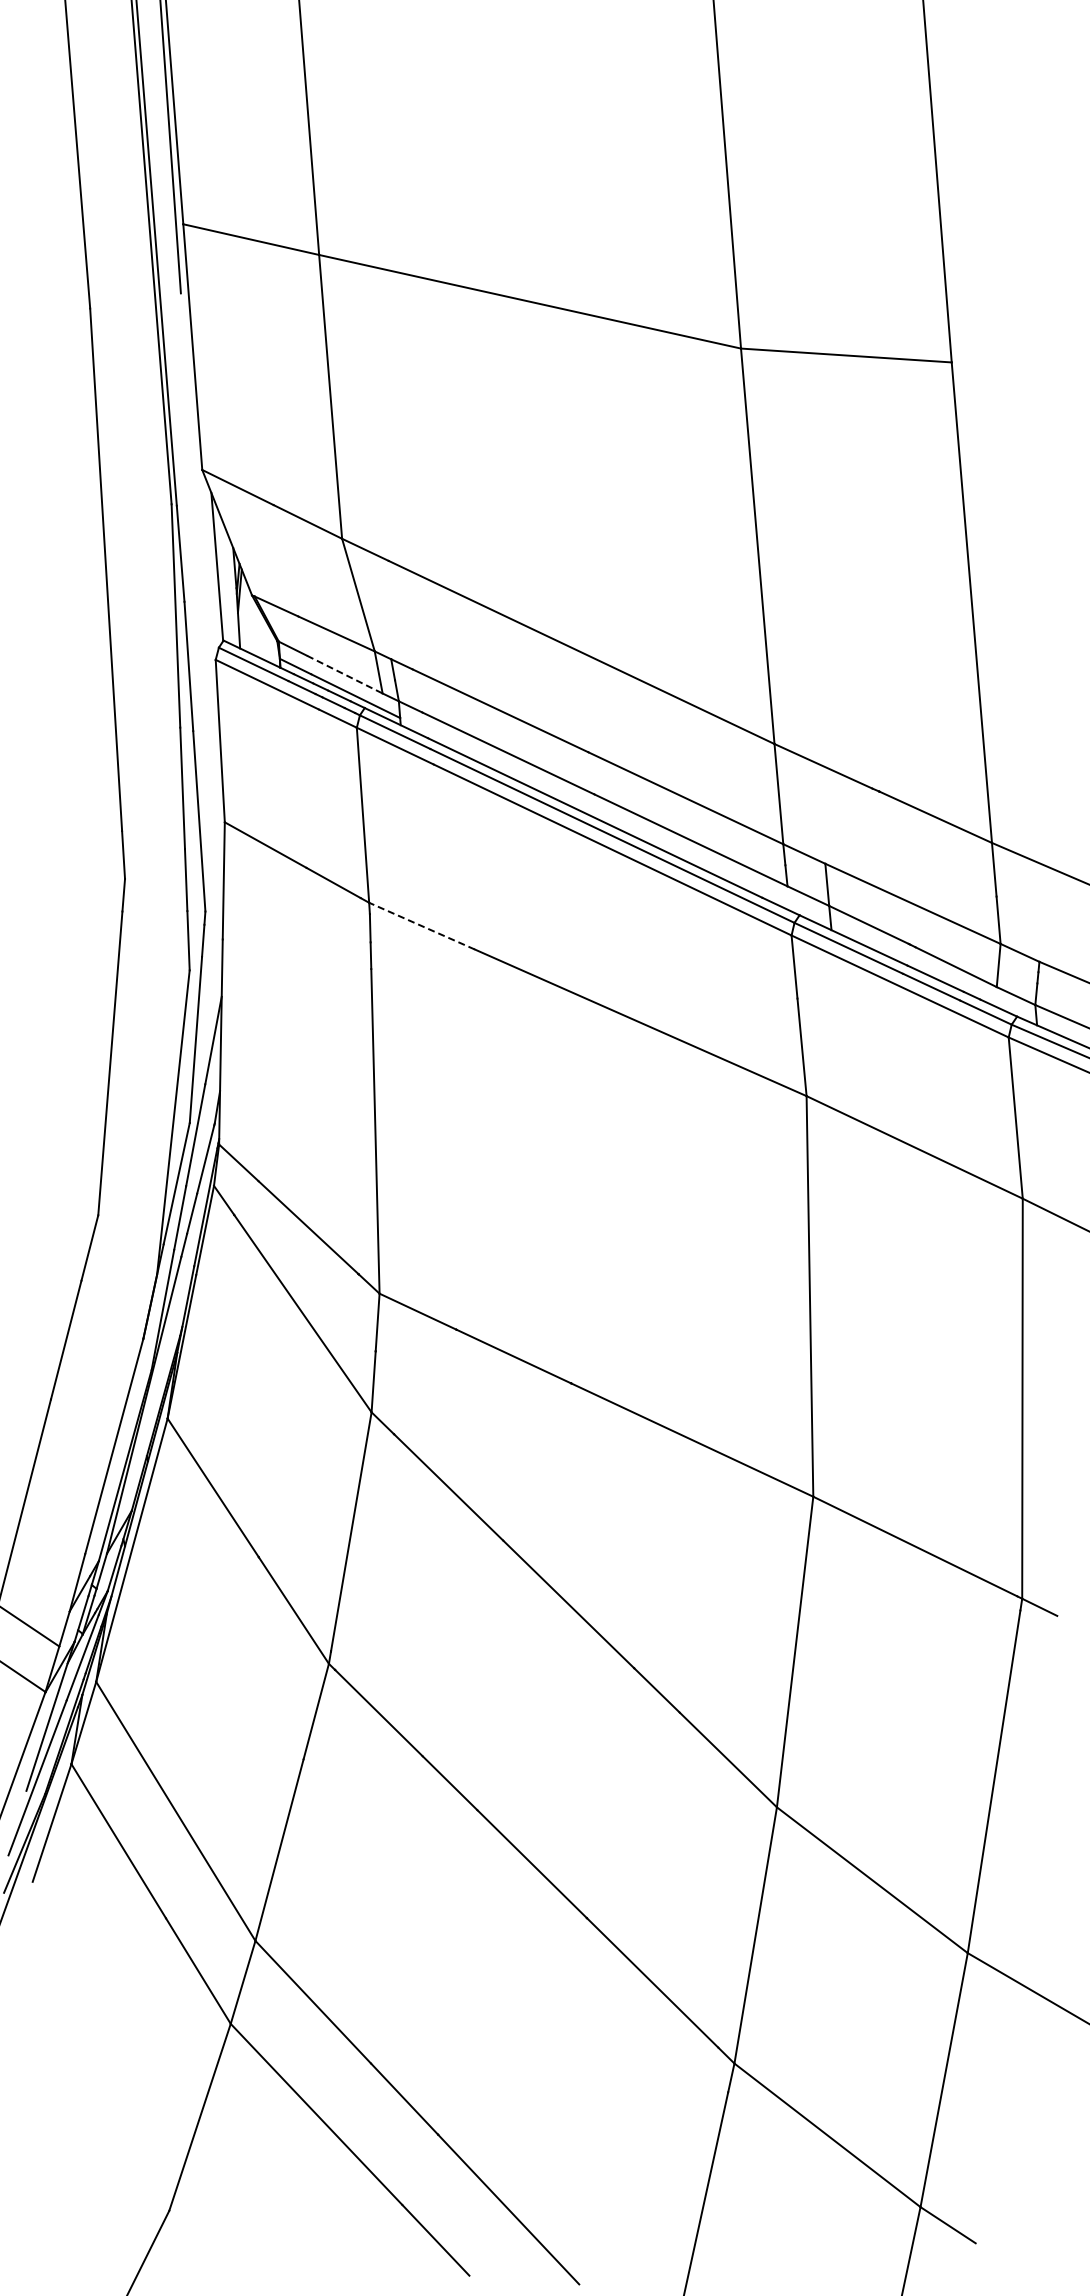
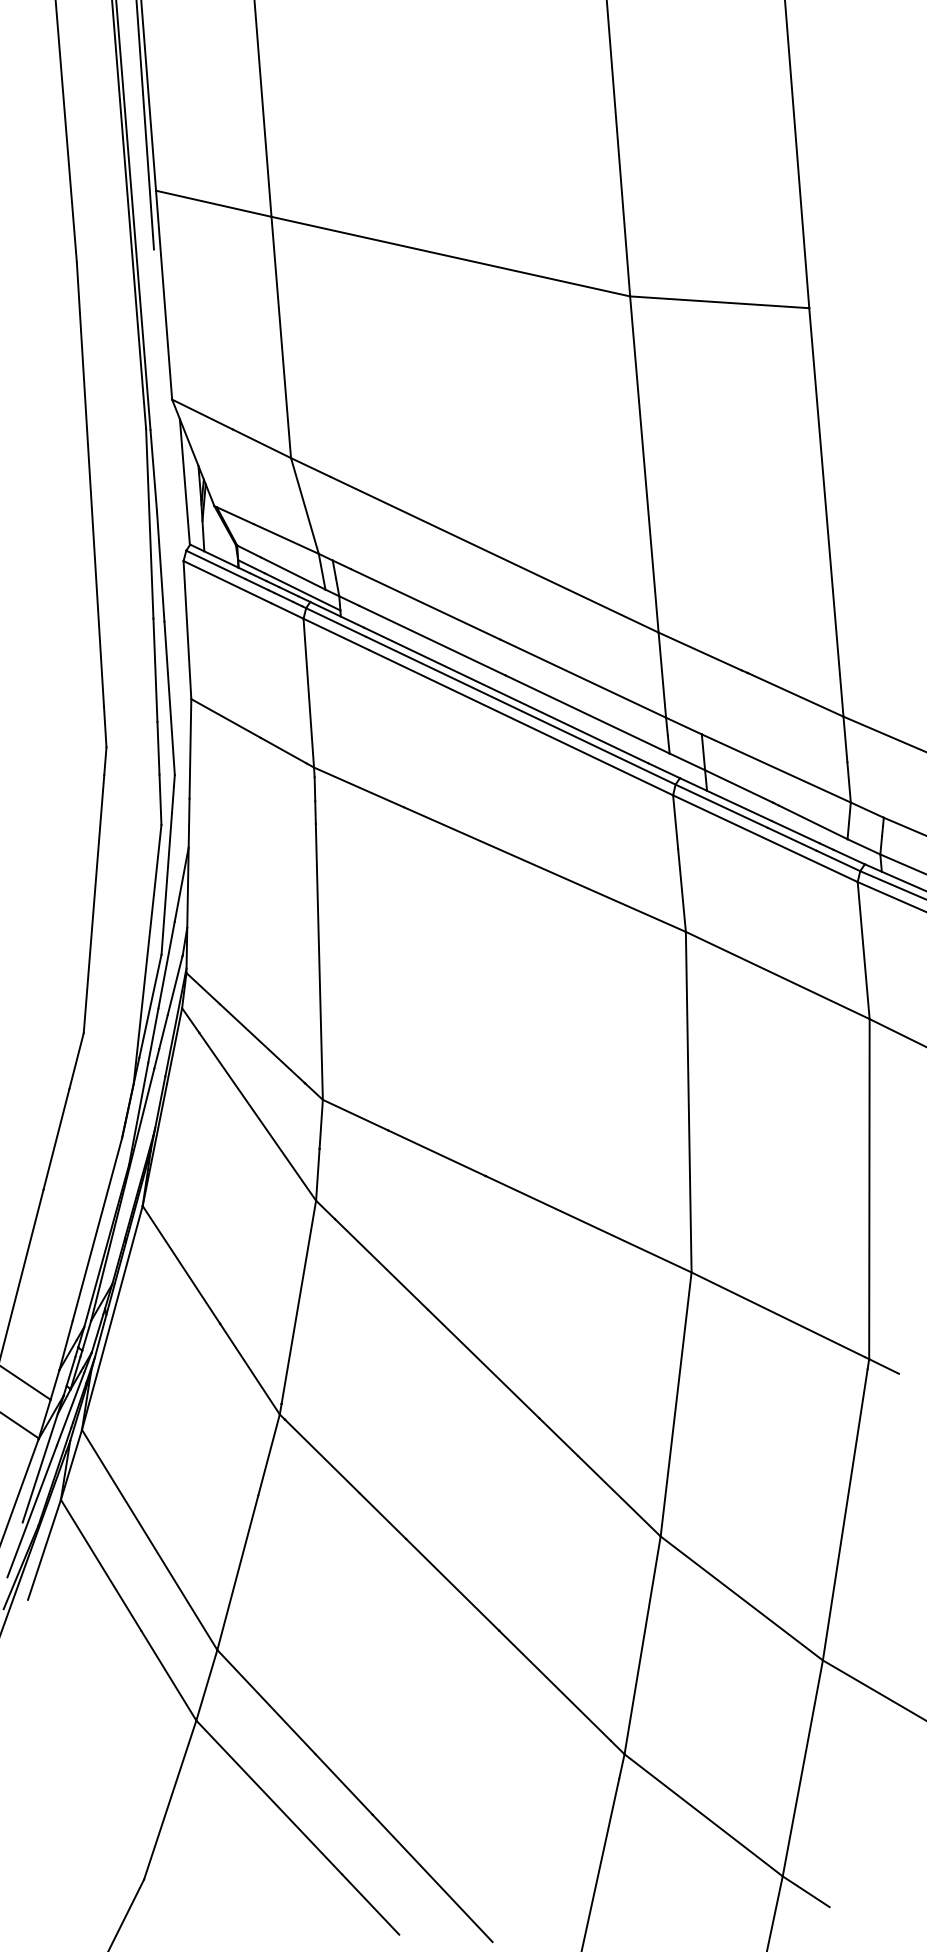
line: (345, 674) -> (293, 573), dashed -> solid
line: (422, 926) -> (359, 787), dashed -> solid

